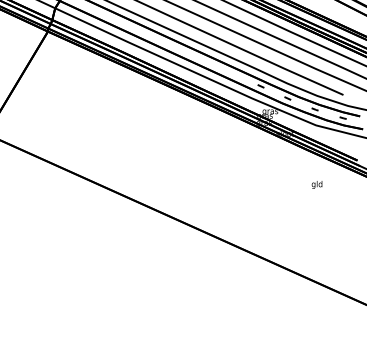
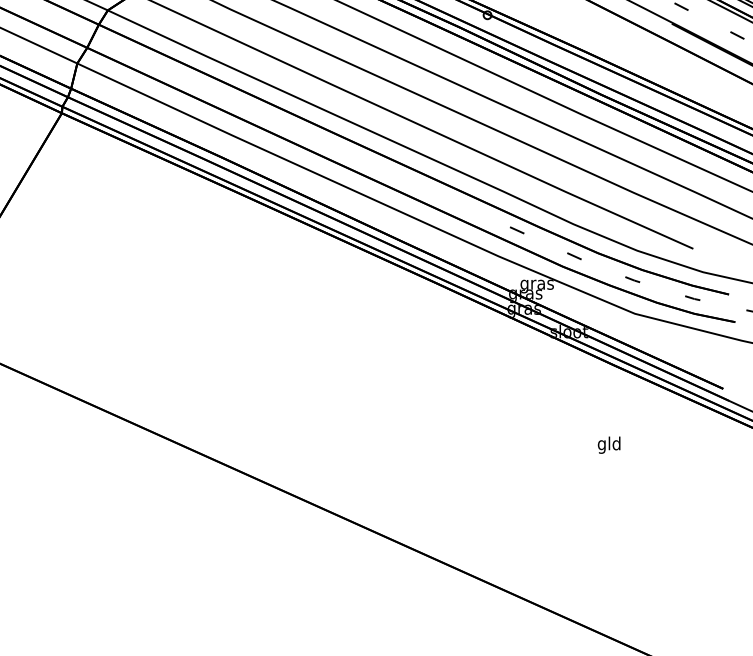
text: (316, 184) -> (607, 444), moved

